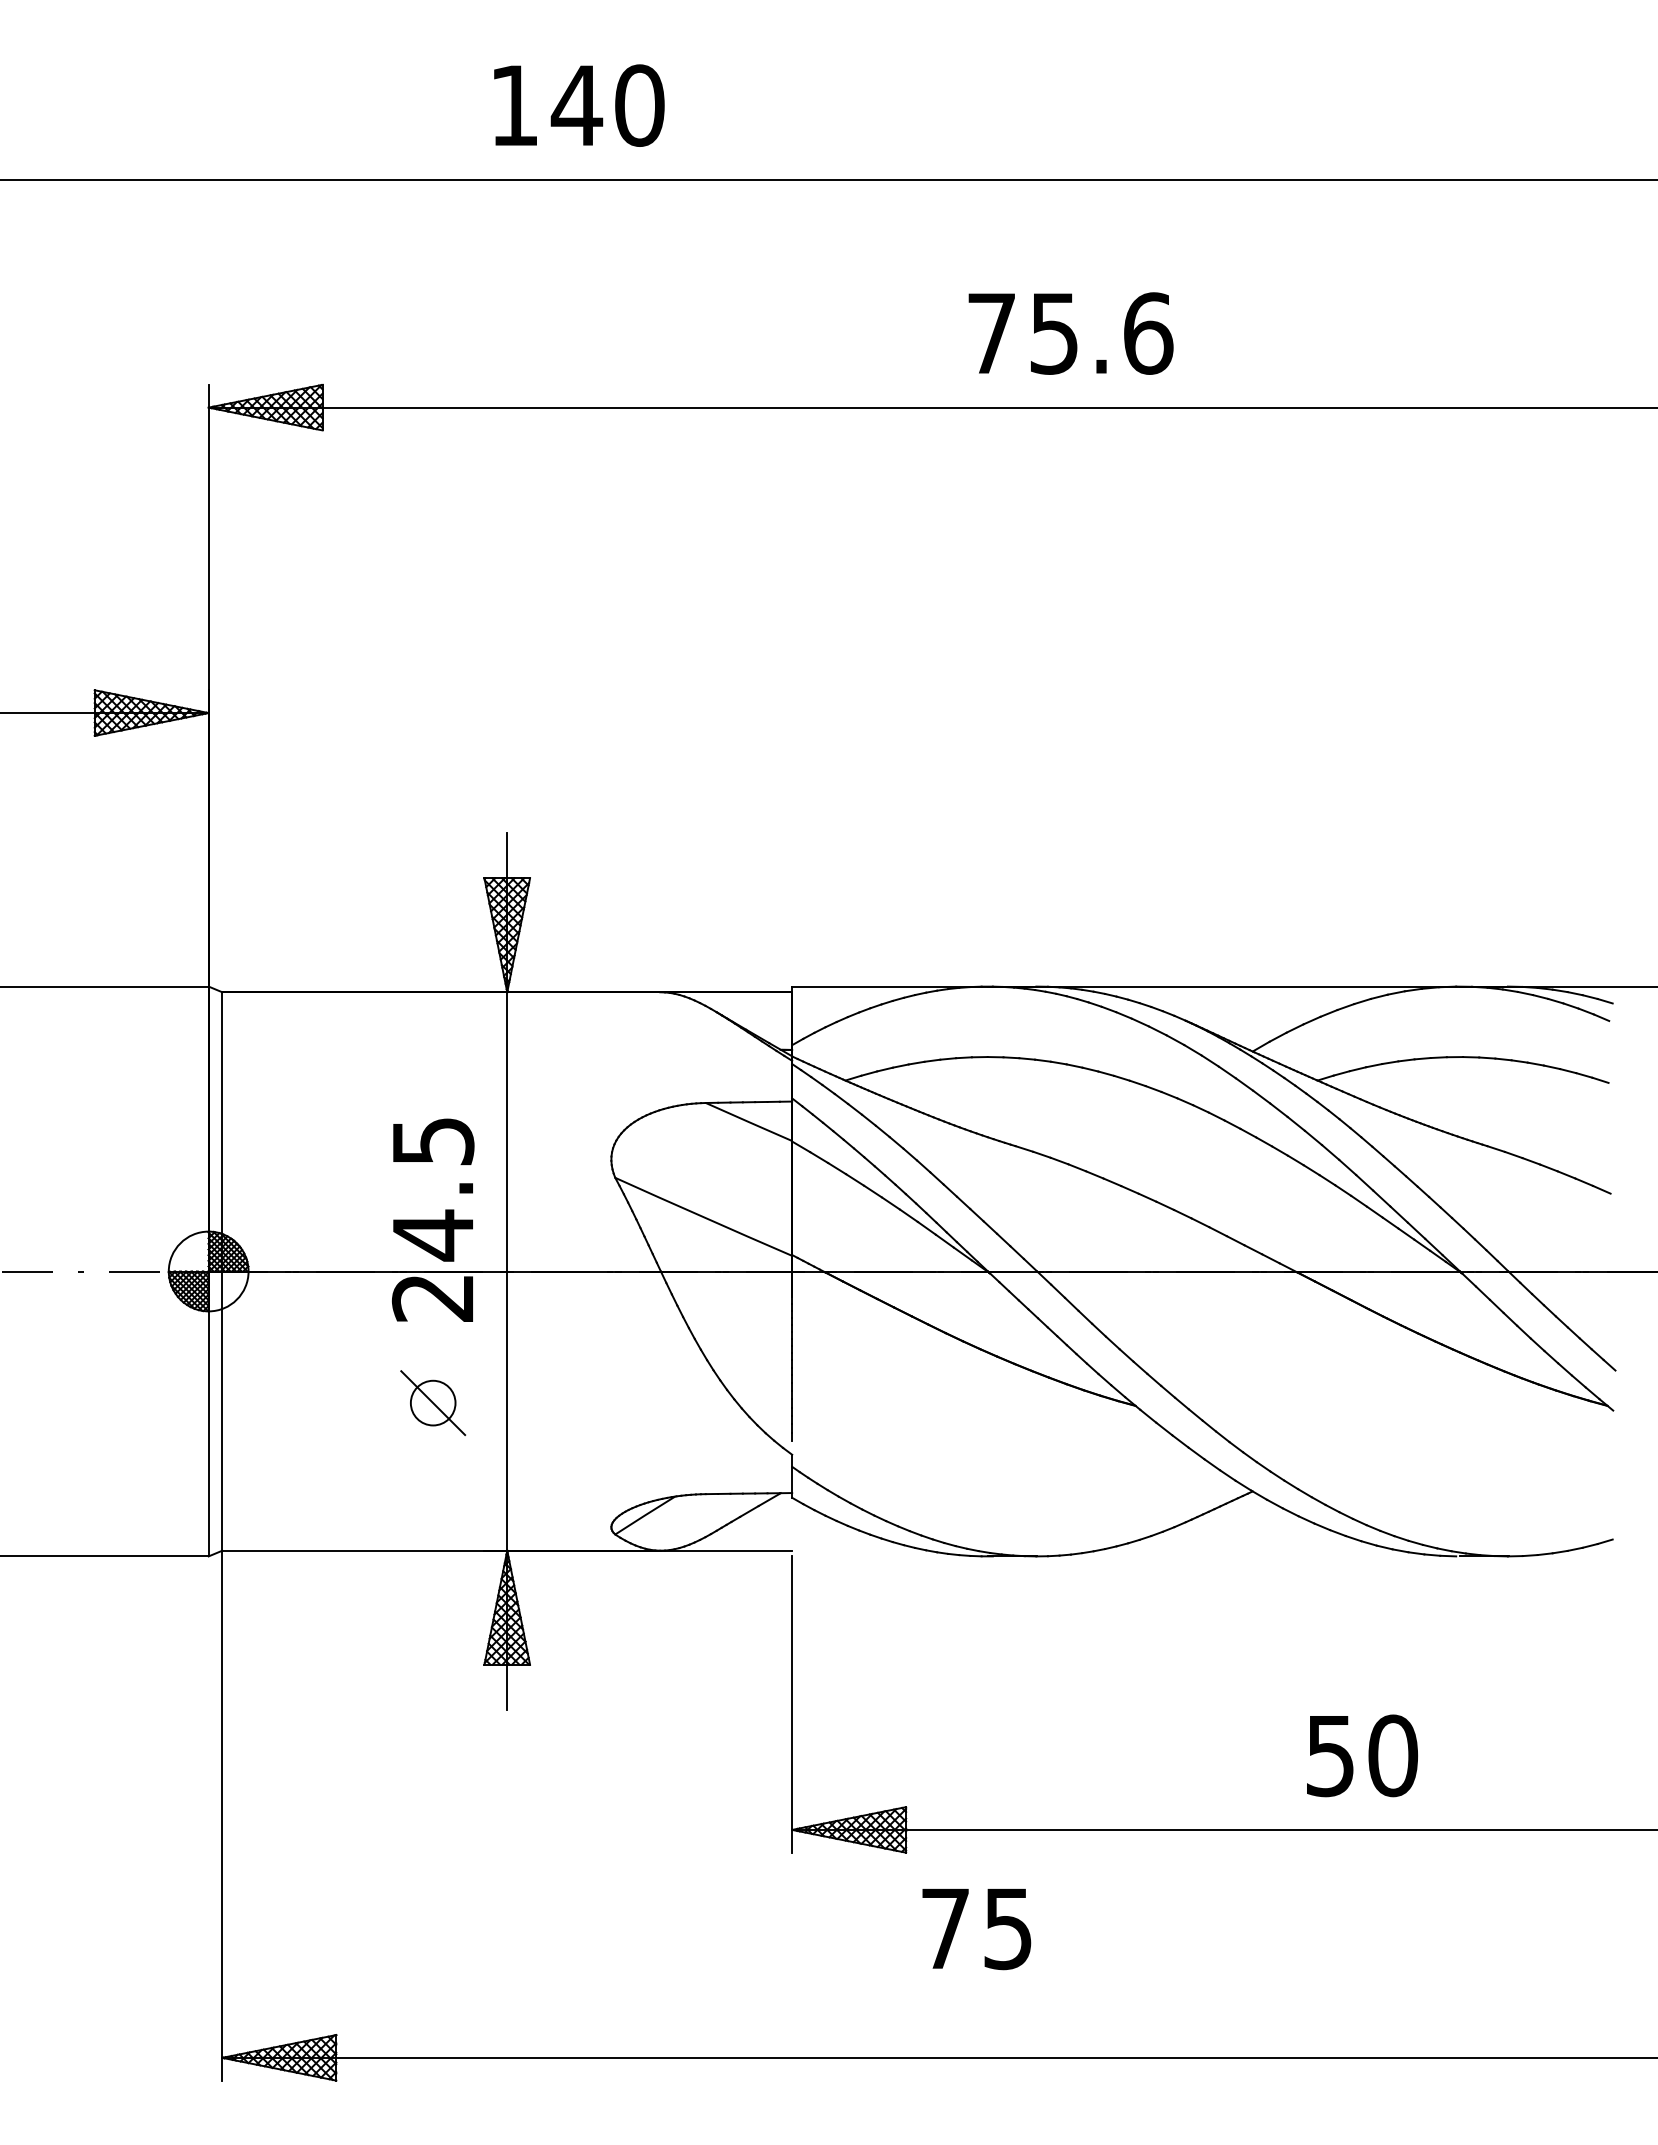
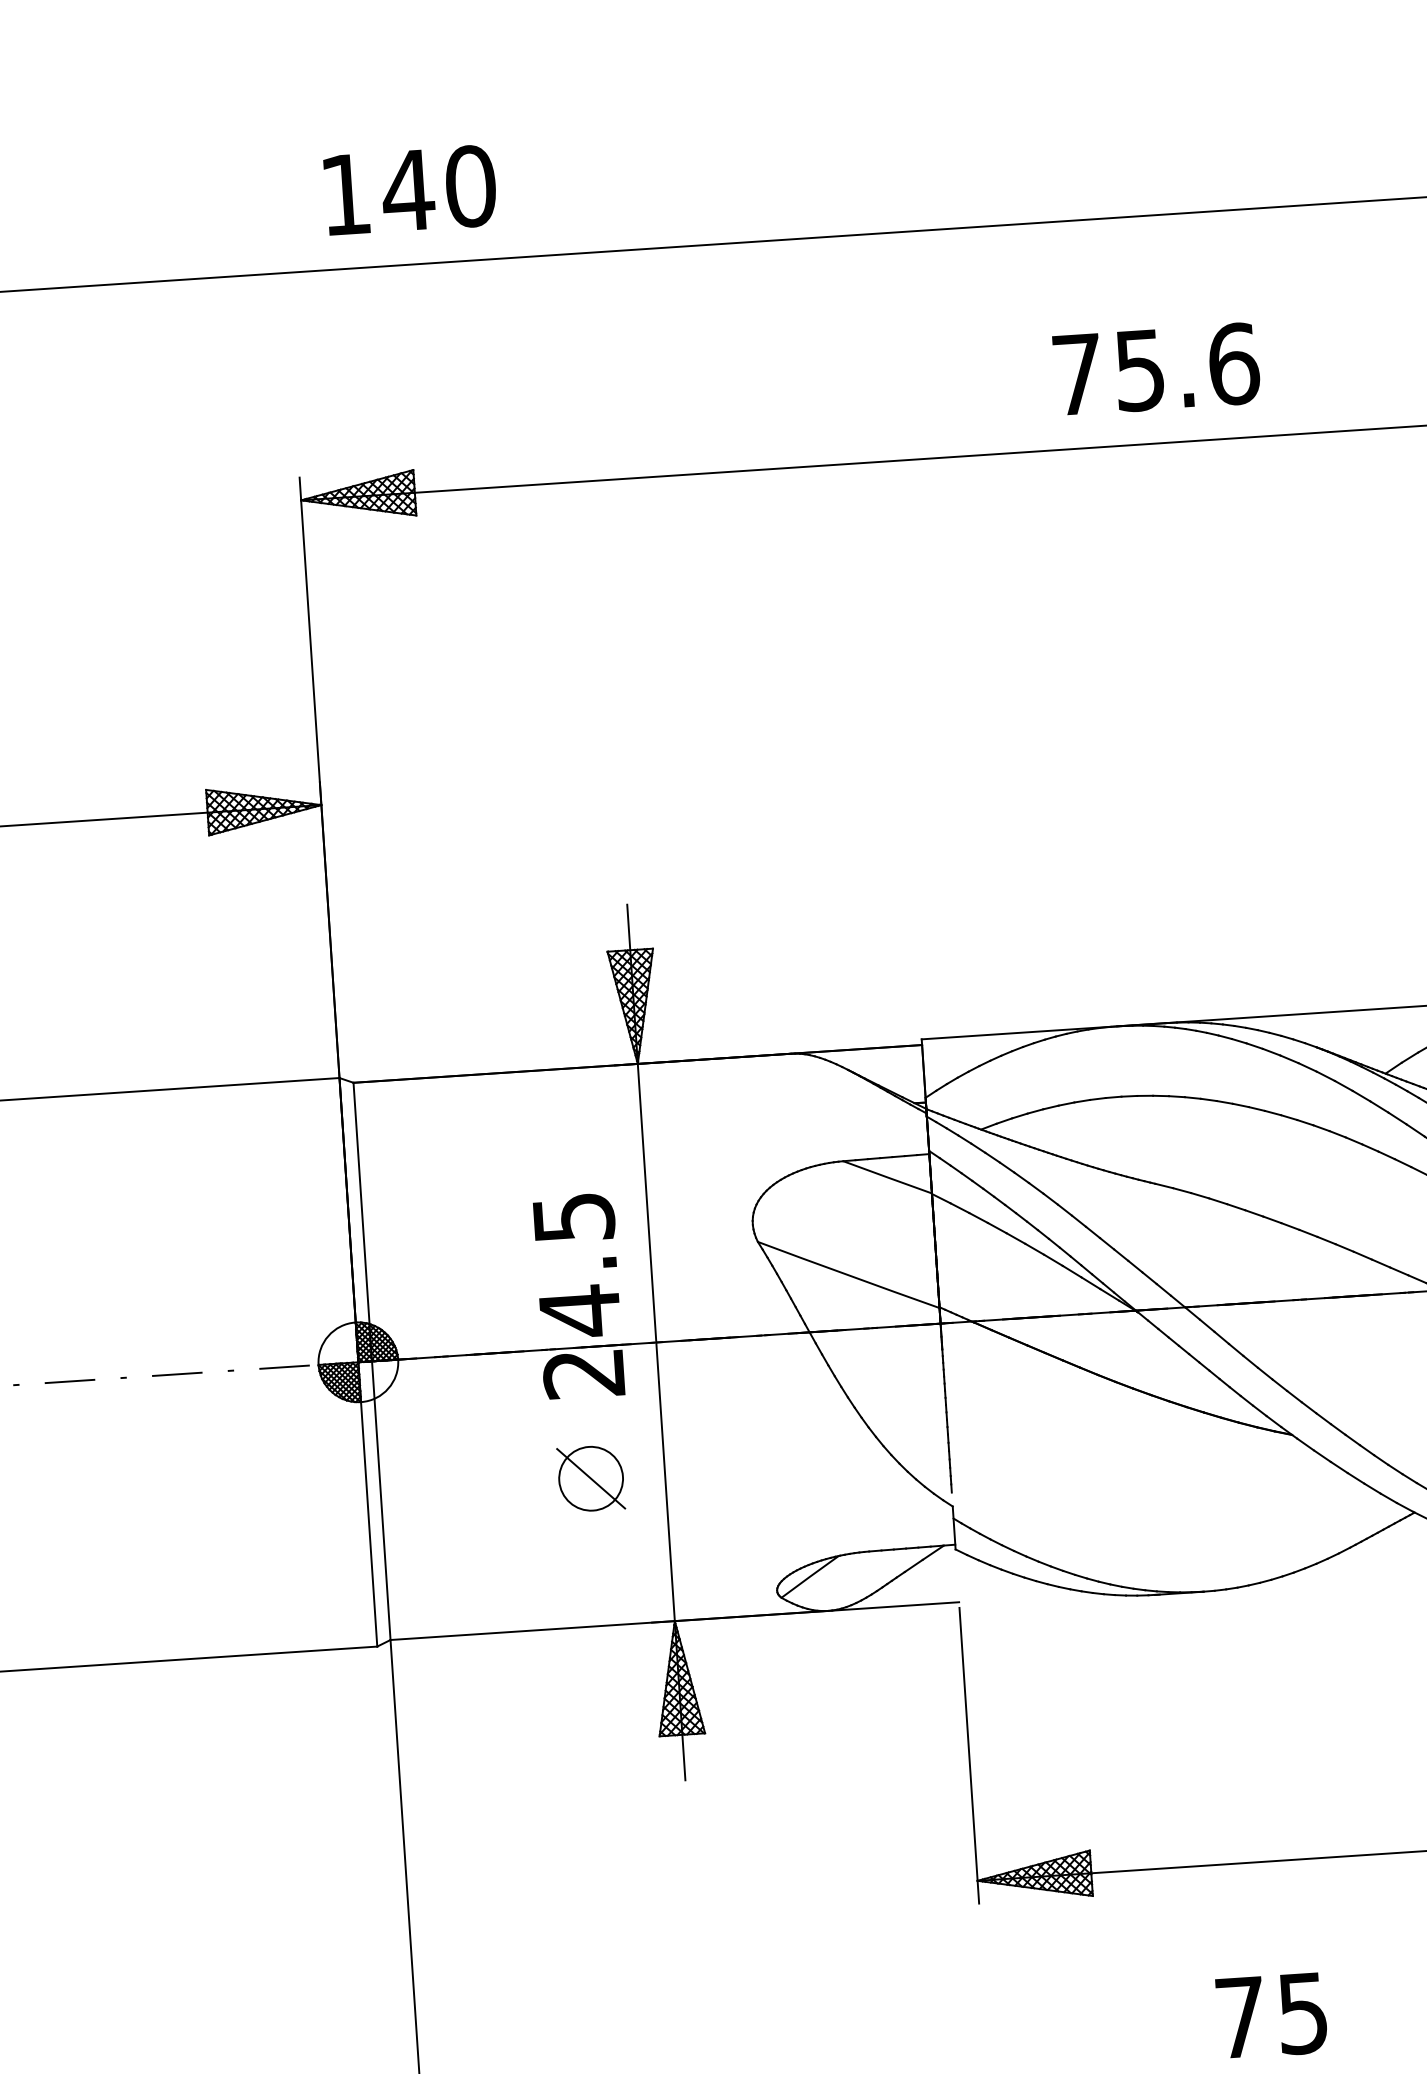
text: (579, 105) -> (410, 190), moved
circle: (433, 1403) -> (591, 1479), size x1.43
text: (976, 1929) -> (1271, 2016), moved

